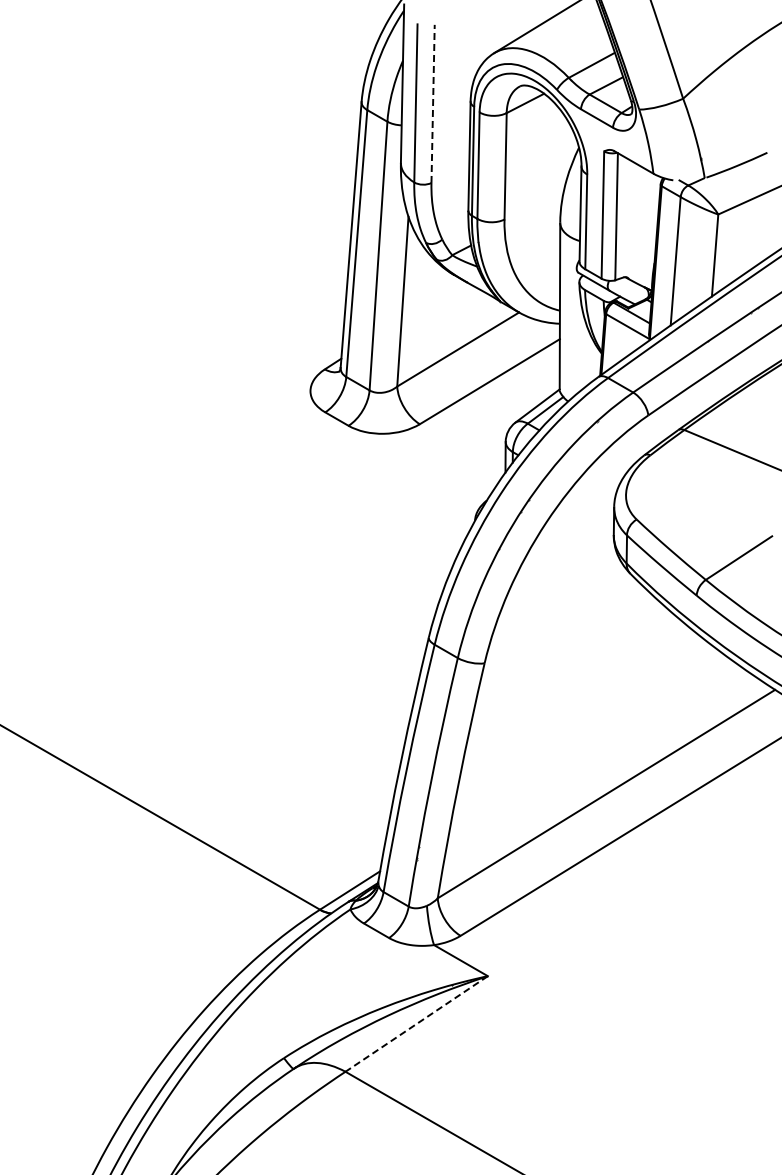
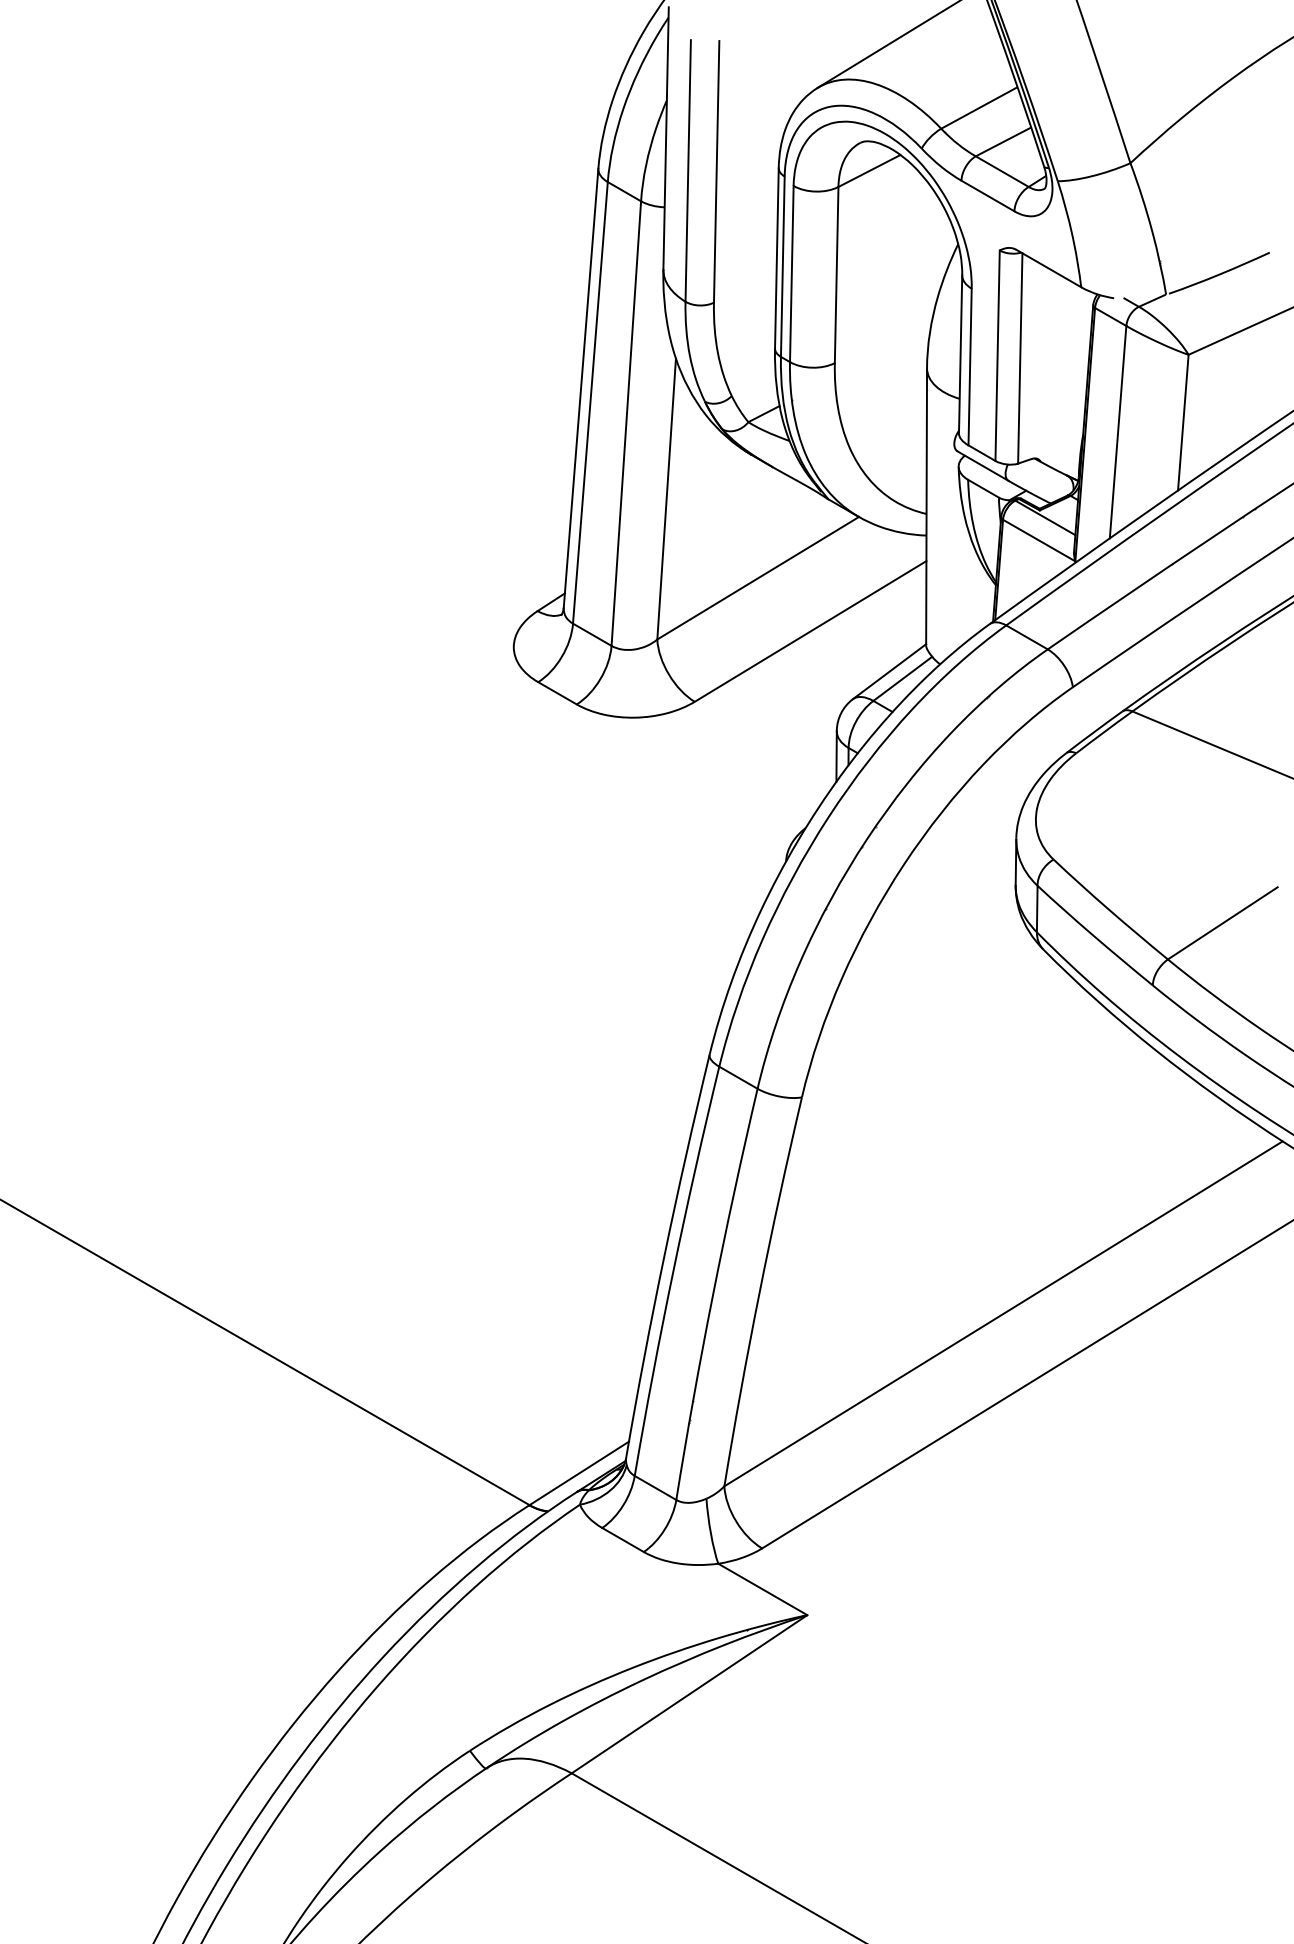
line: (433, 103) -> (717, 171), dashed -> solid
line: (416, 1023) -> (689, 1693), dashed -> solid

